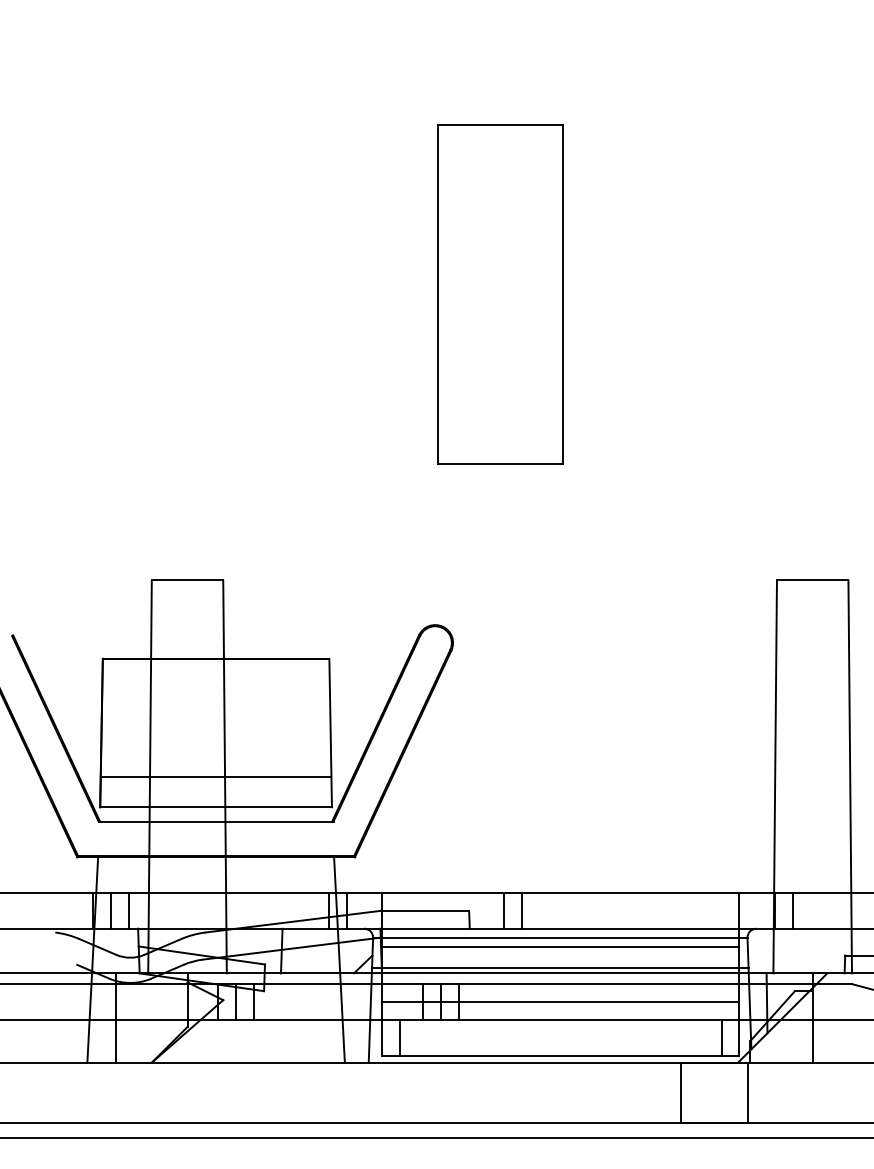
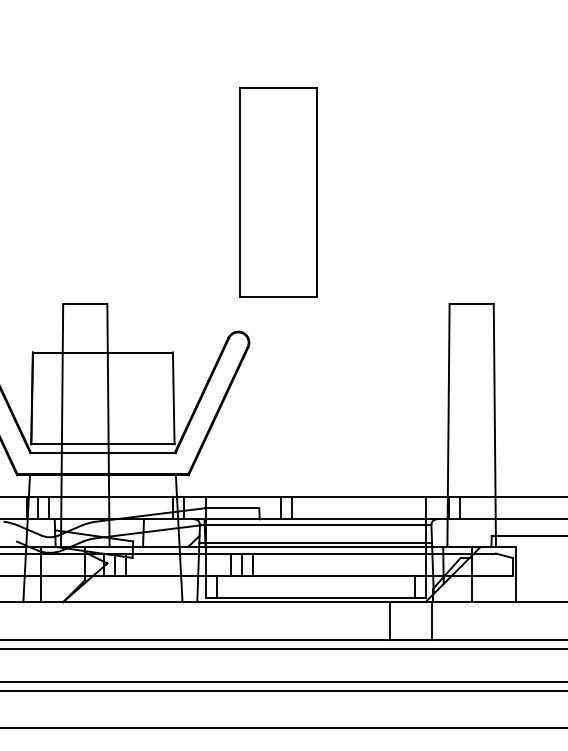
part: (500, 294) -> (278, 192), moved
line: (215, 776) -> (102, 425), removed
line: (560, 946) -> (315, 530), removed
line: (560, 1001) -> (315, 564), removed

